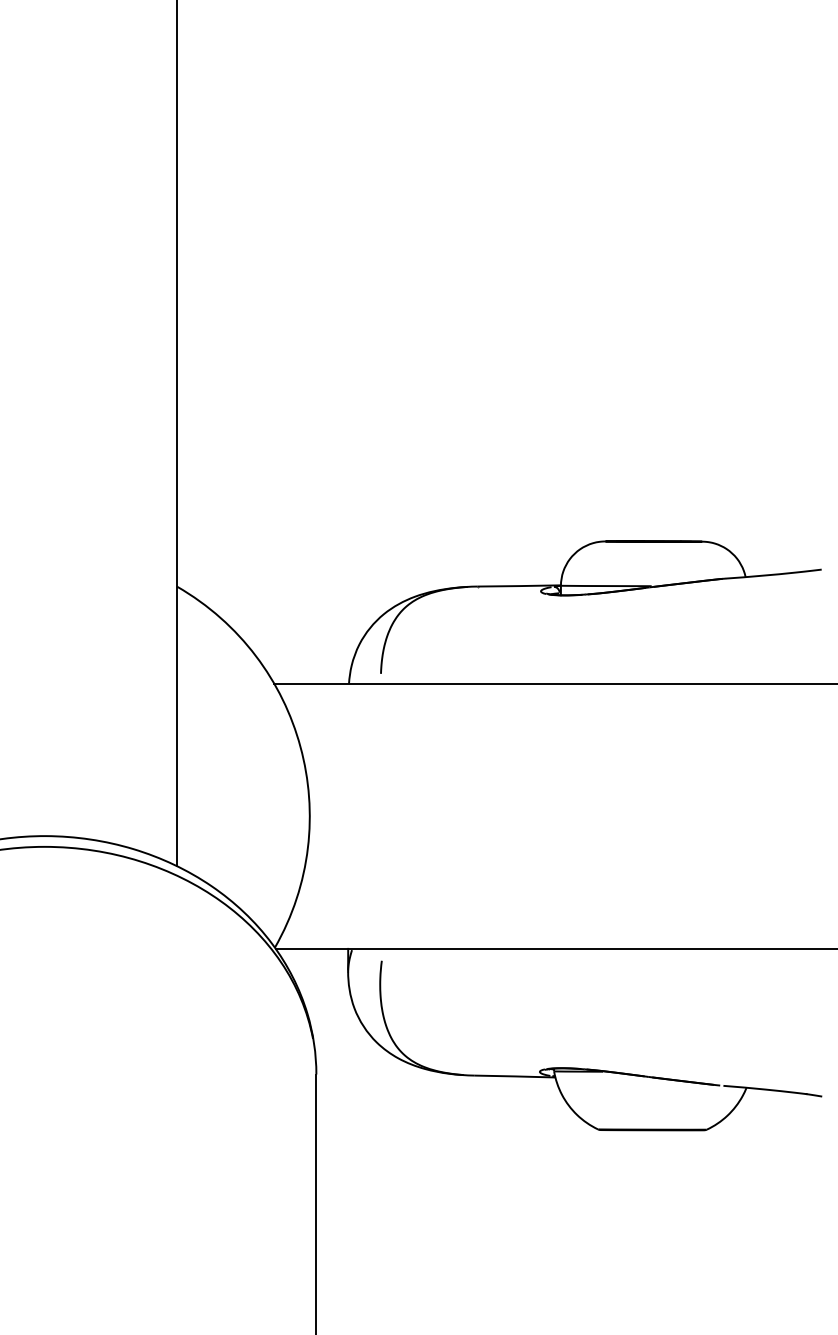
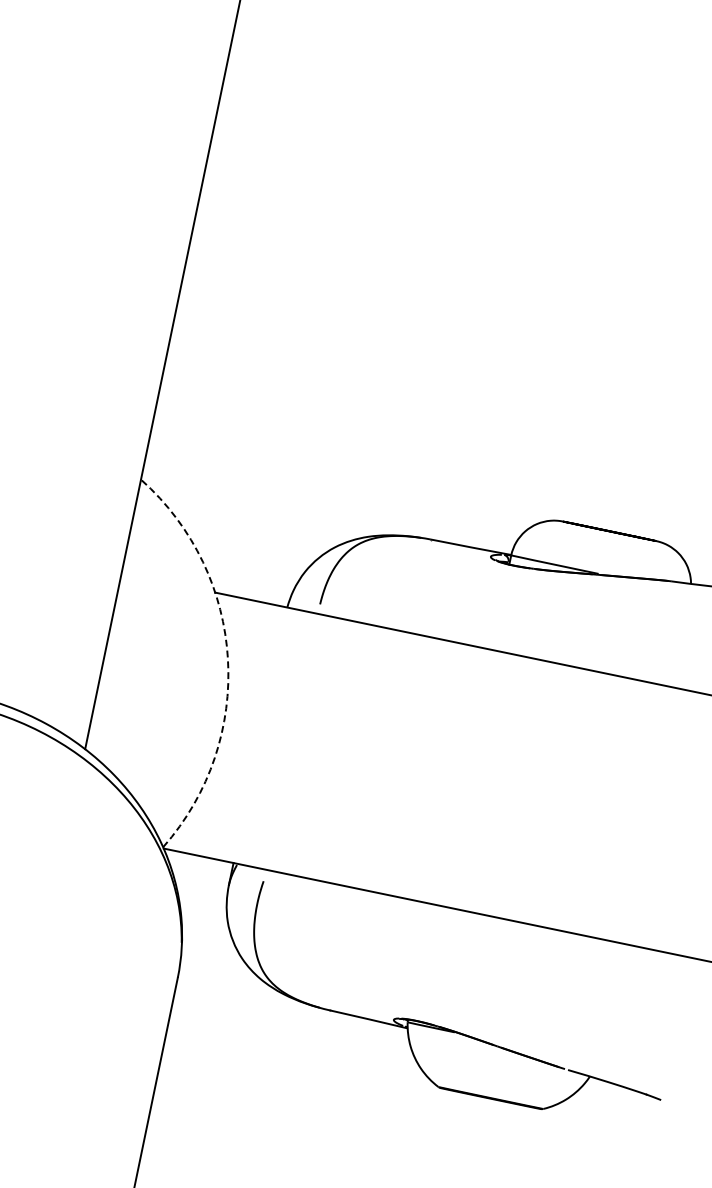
arc: (300, 747) -> (227, 659), solid -> dashed

